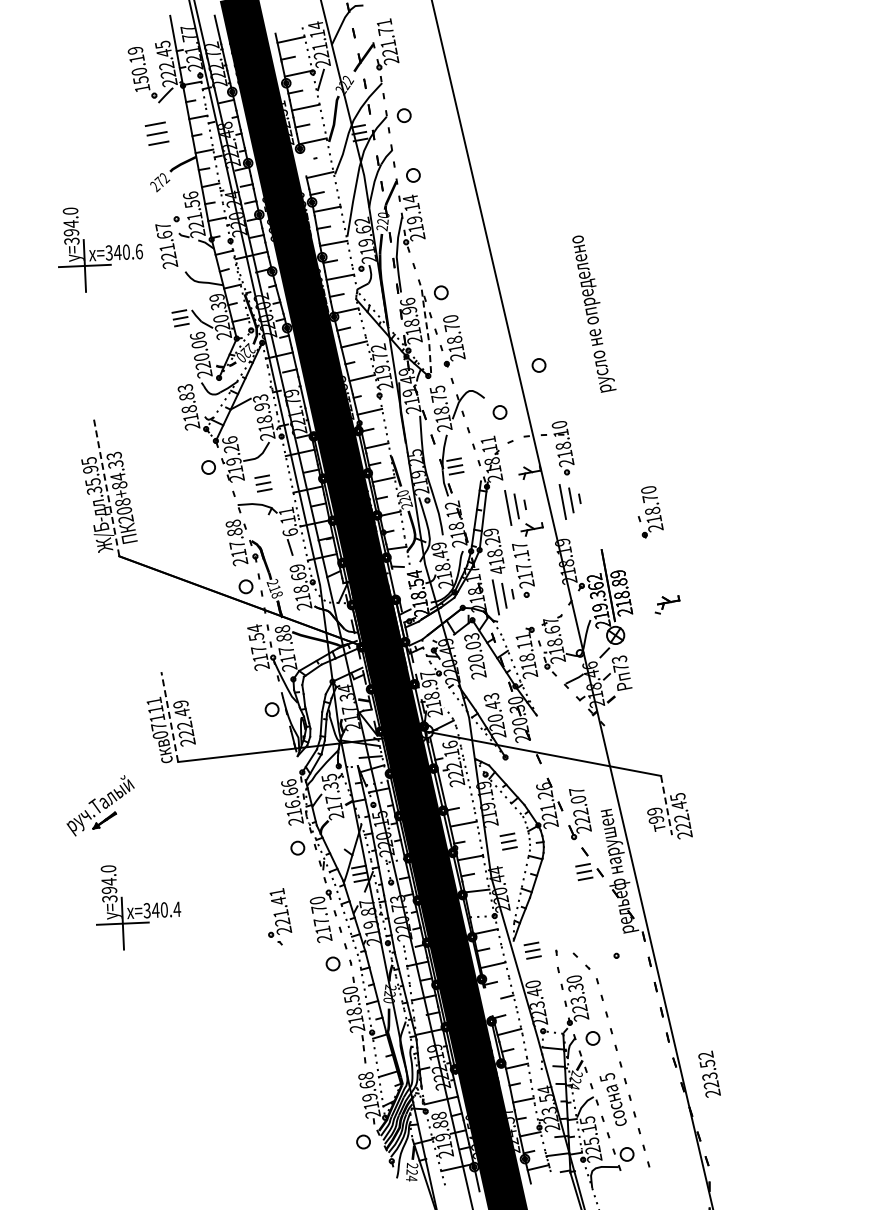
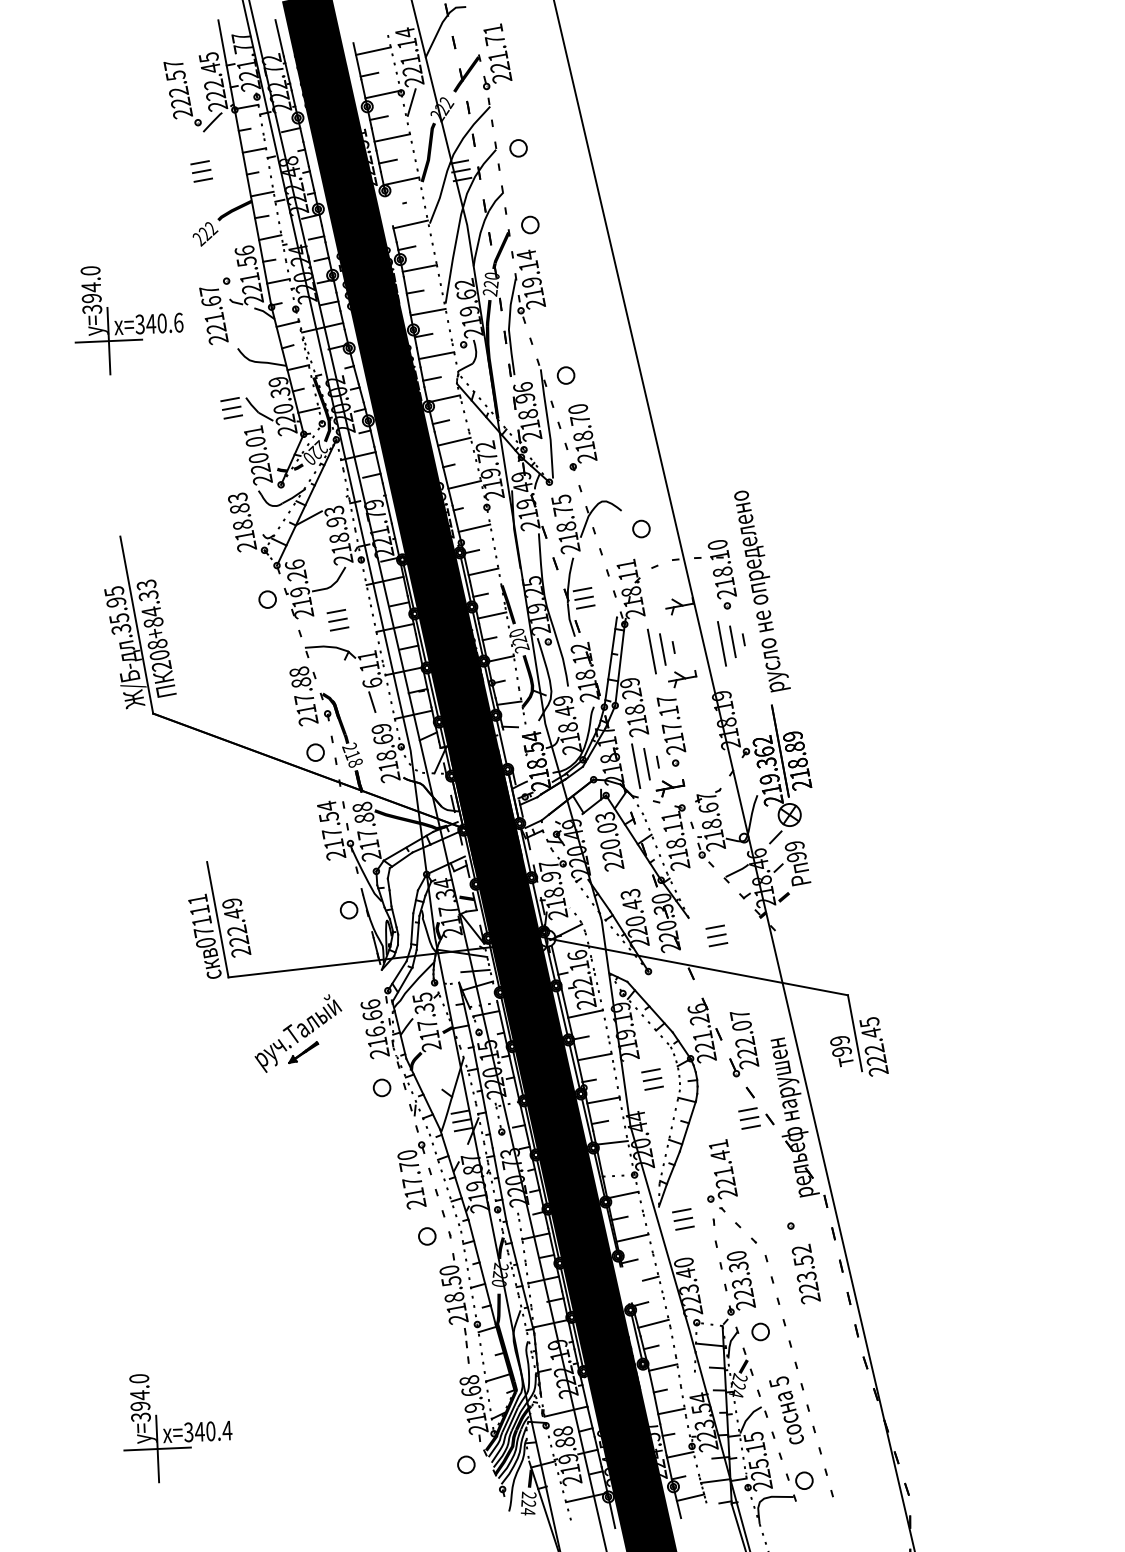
text: (138, 69) -> (177, 89), 150.19 -> 222.57
part: (157, 133) -> (202, 171), size x0.71
text: (159, 181) -> (204, 232), 272 -> 222
text: (594, 313) -> (762, 590), moved
line: (427, 330) -> (548, 423), dashed -> solid
text: (197, 335) -> (253, 430), 220.06 -> 220.01
circle: (538, 365) -> (690, 468), removed
line: (106, 486) -> (136, 624), dashed -> solid
part: (650, 512) -> (834, 657), removed
text: (497, 569) -> (638, 730), 418.29 -> 218.29
part: (667, 604) -> (668, 790), moved
text: (620, 663) -> (795, 851), 73 -> 99
line: (169, 717) -> (217, 920), dashed -> solid
part: (558, 729) -> (716, 935), added
line: (456, 790) -> (585, 1013), added
part: (100, 805) -> (298, 1033), moved
line: (666, 806) -> (854, 1034), dashed -> solid
part: (138, 907) -> (177, 1428), moved
part: (280, 916) -> (722, 1175), moved
text: (709, 1073) -> (806, 1273), moved

